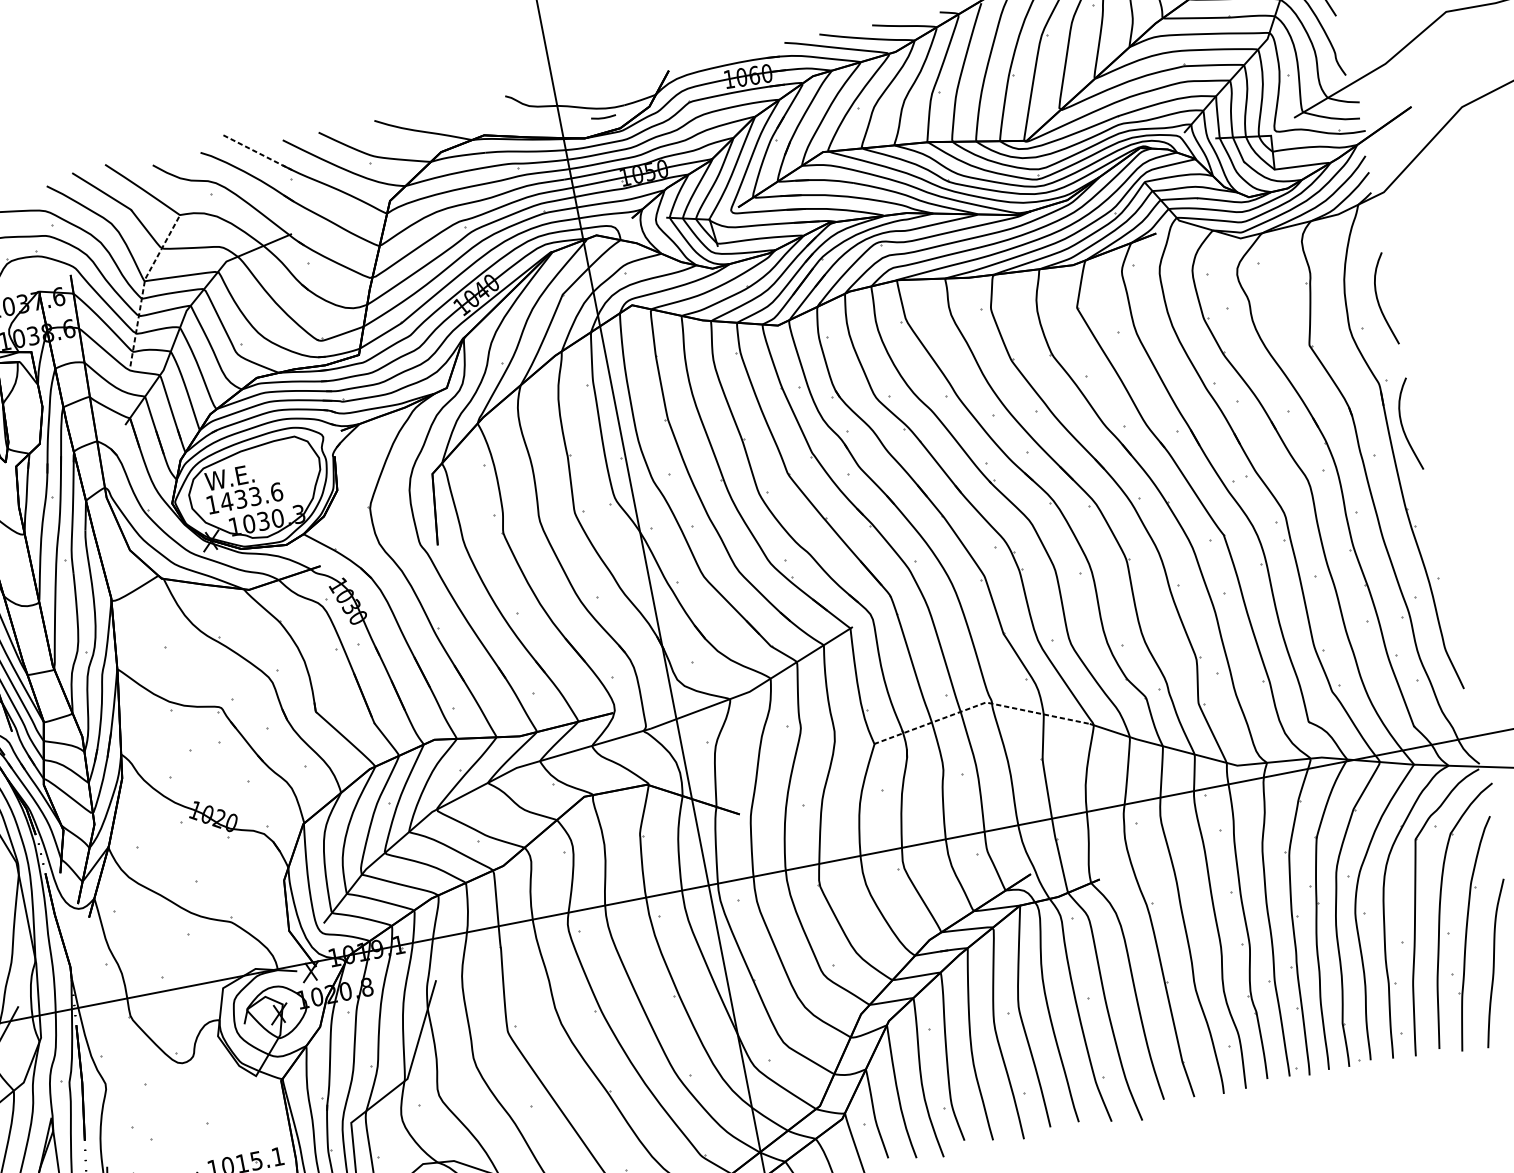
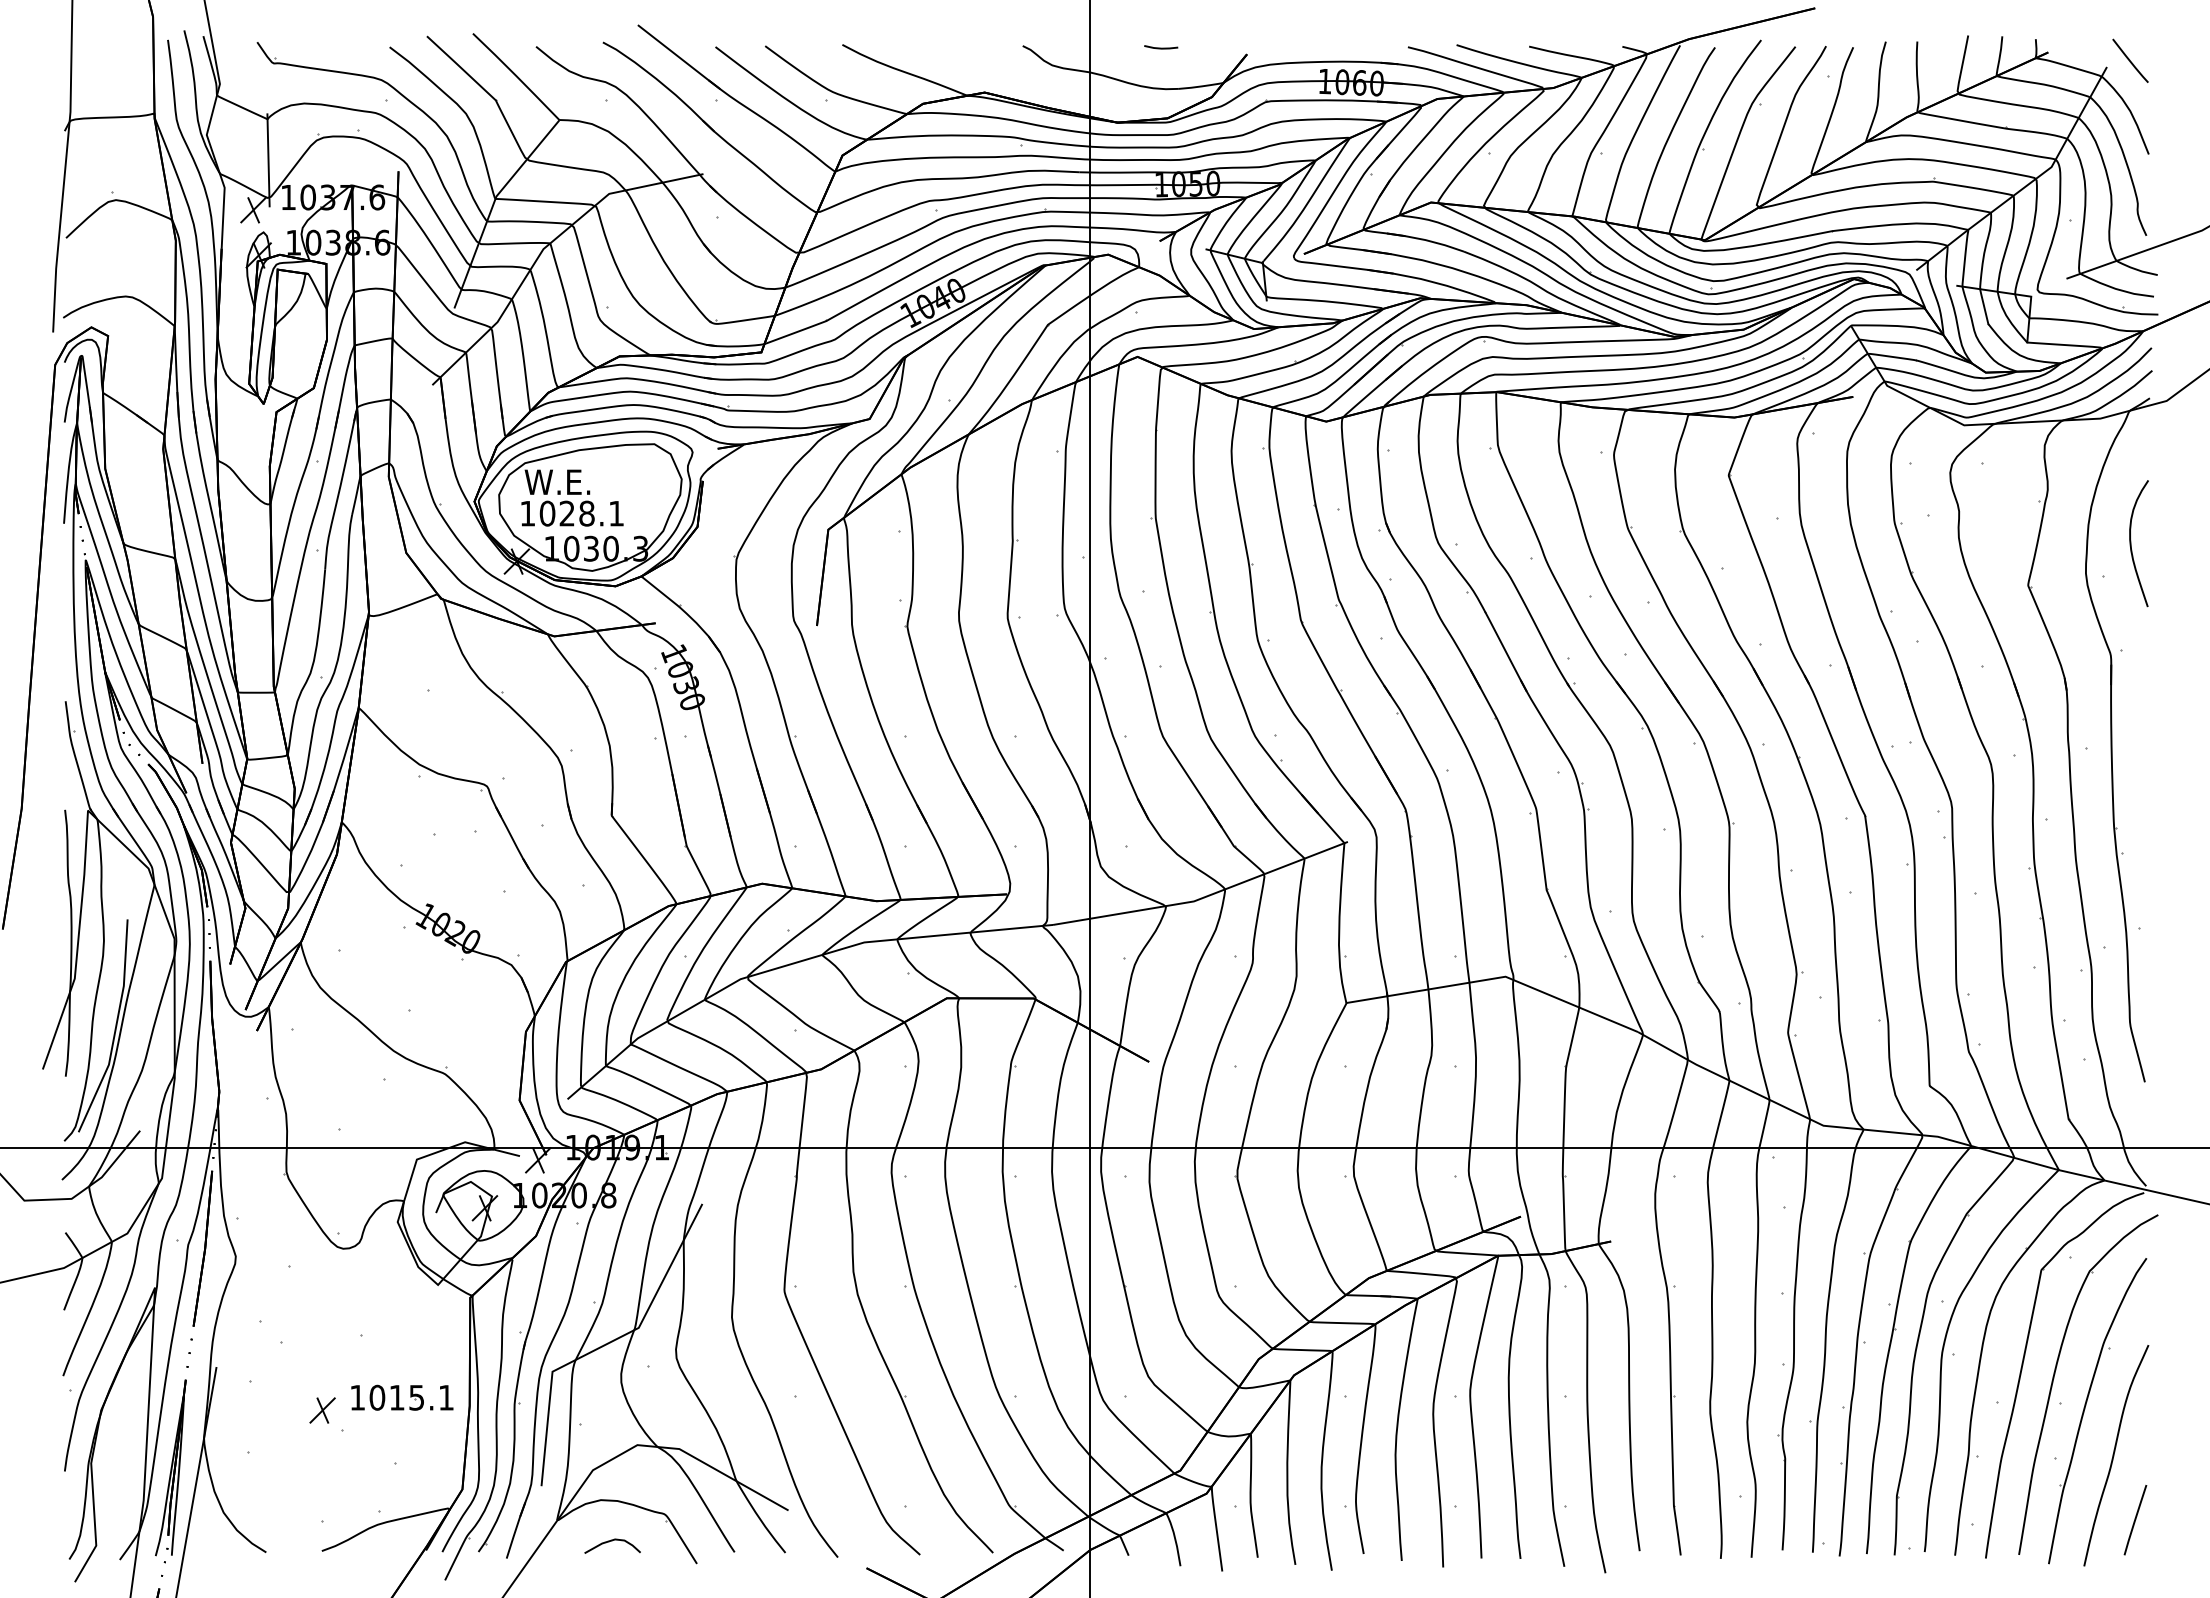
line: (603, 117) -> (1161, 47), moved
line: (258, 152) -> (679, 57), dashed -> solid
line: (143, 286) -> (492, 205), dashed -> solid
curve: (1402, 425) -> (2131, 716), removed
text: (251, 497) -> (581, 513), 1433.6 -> 1028.1
line: (980, 704) -> (1497, 978), dashed -> solid

